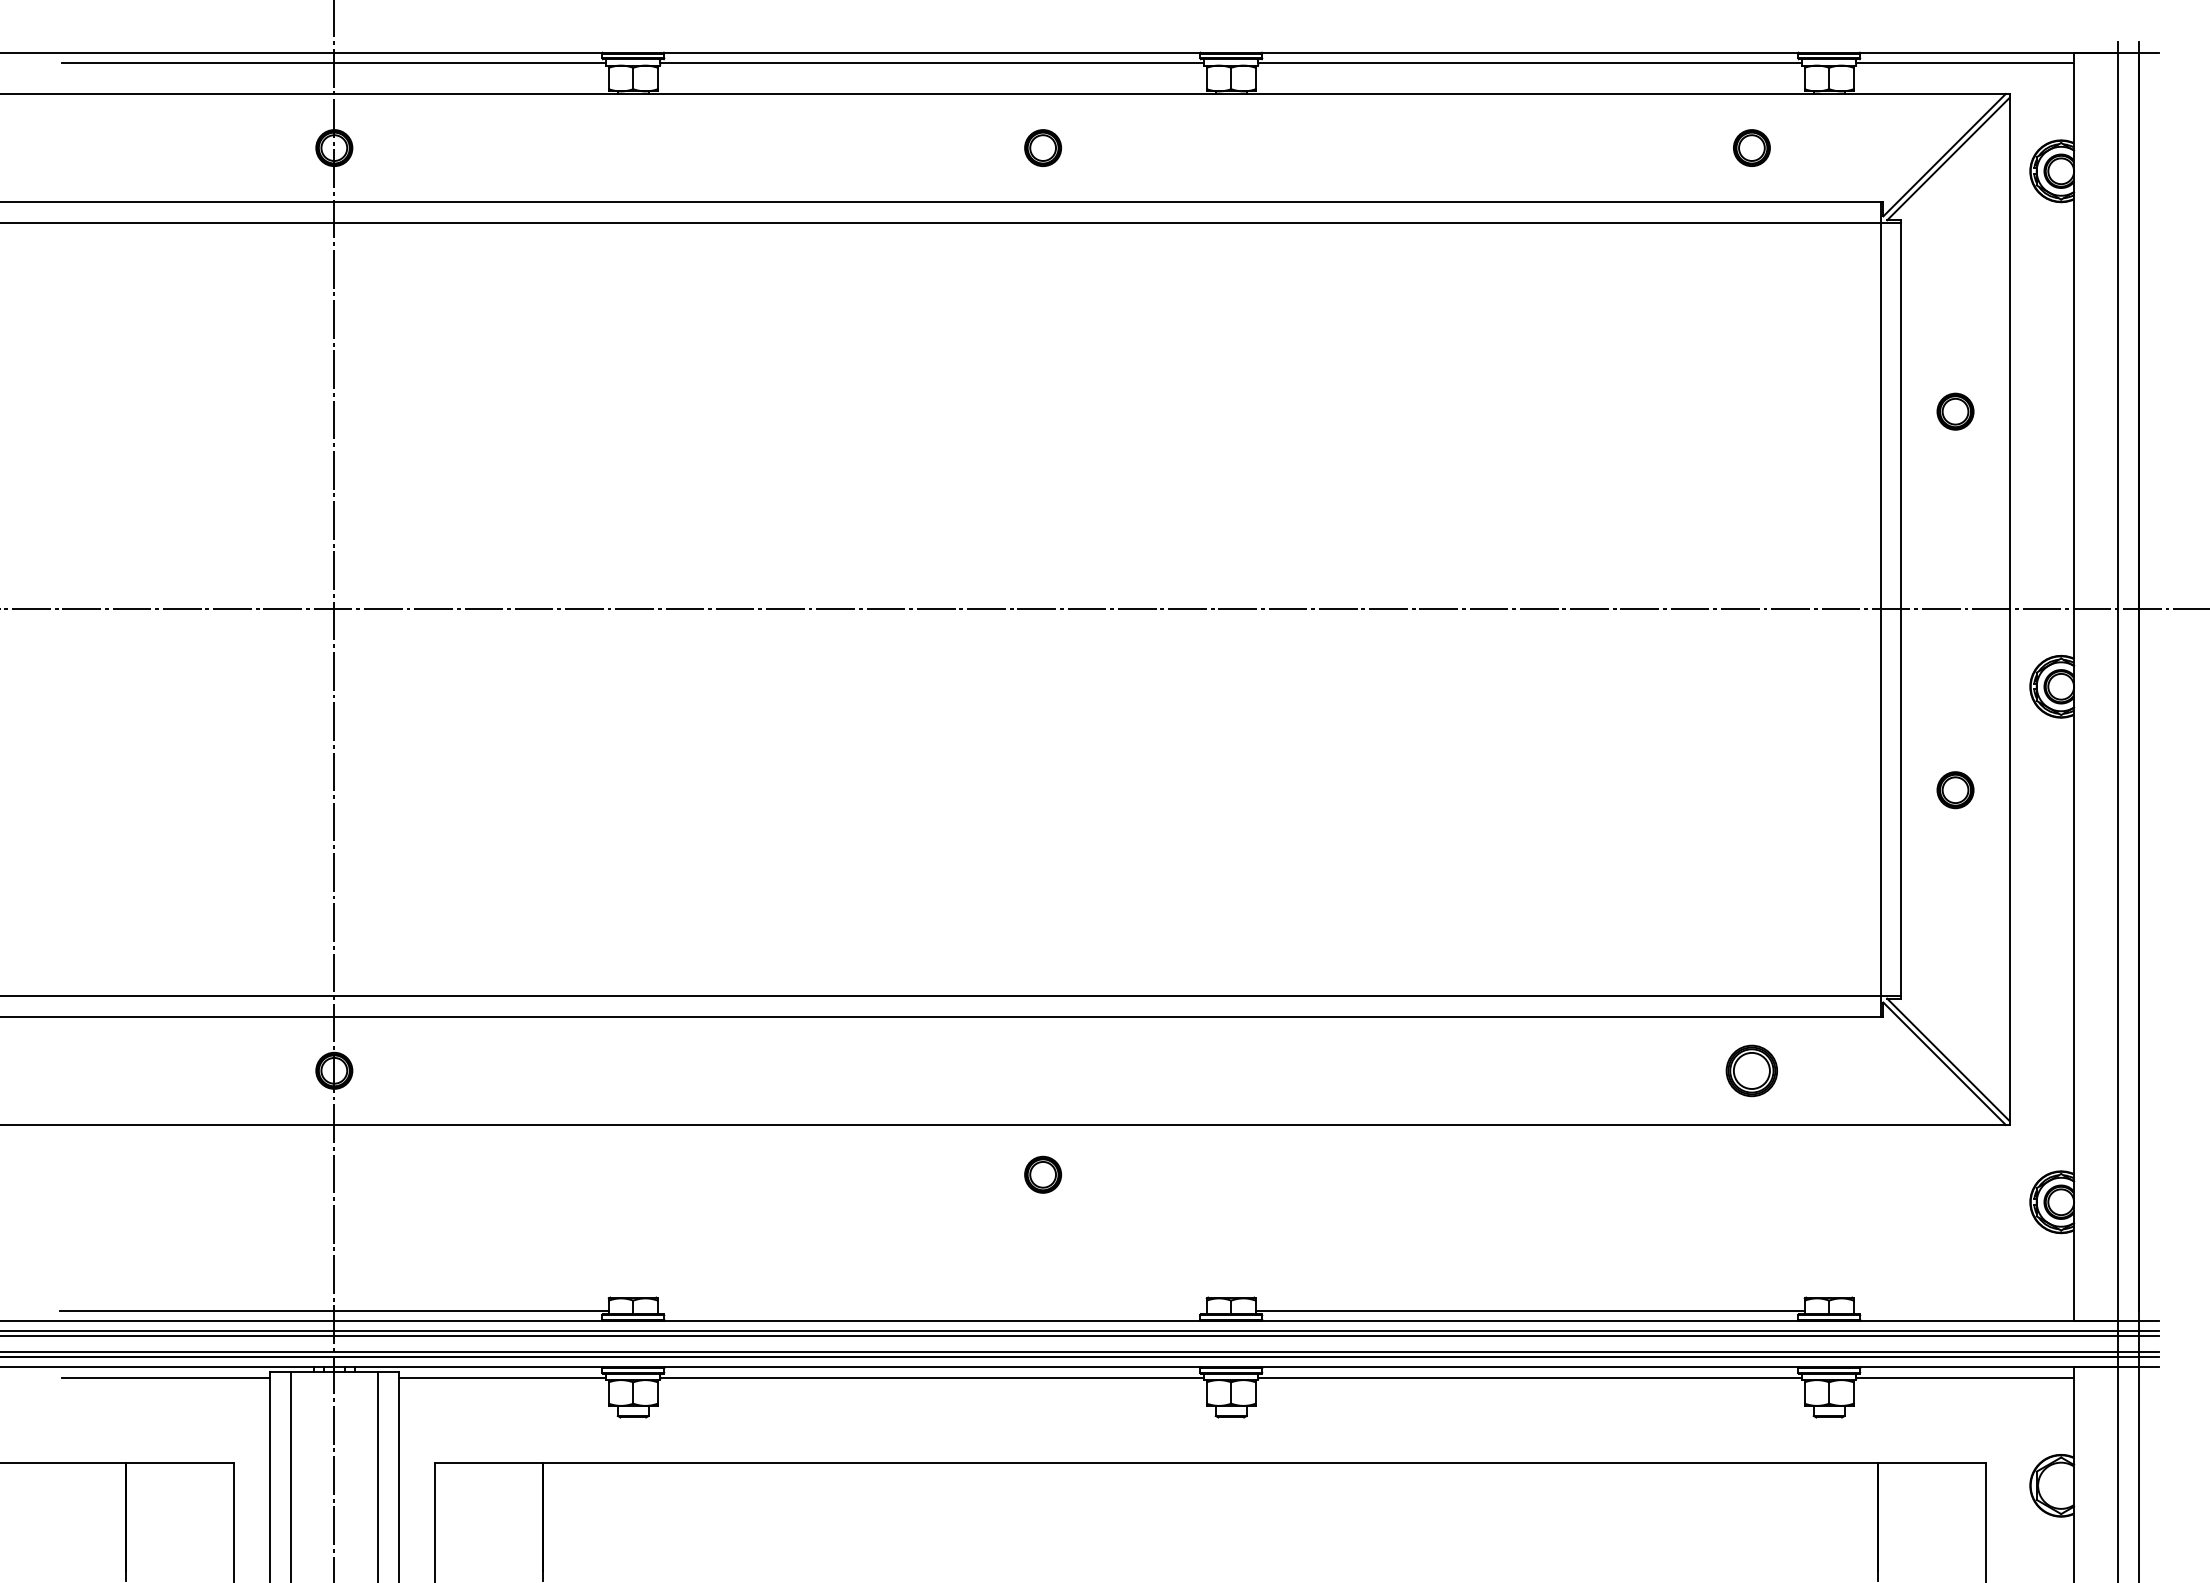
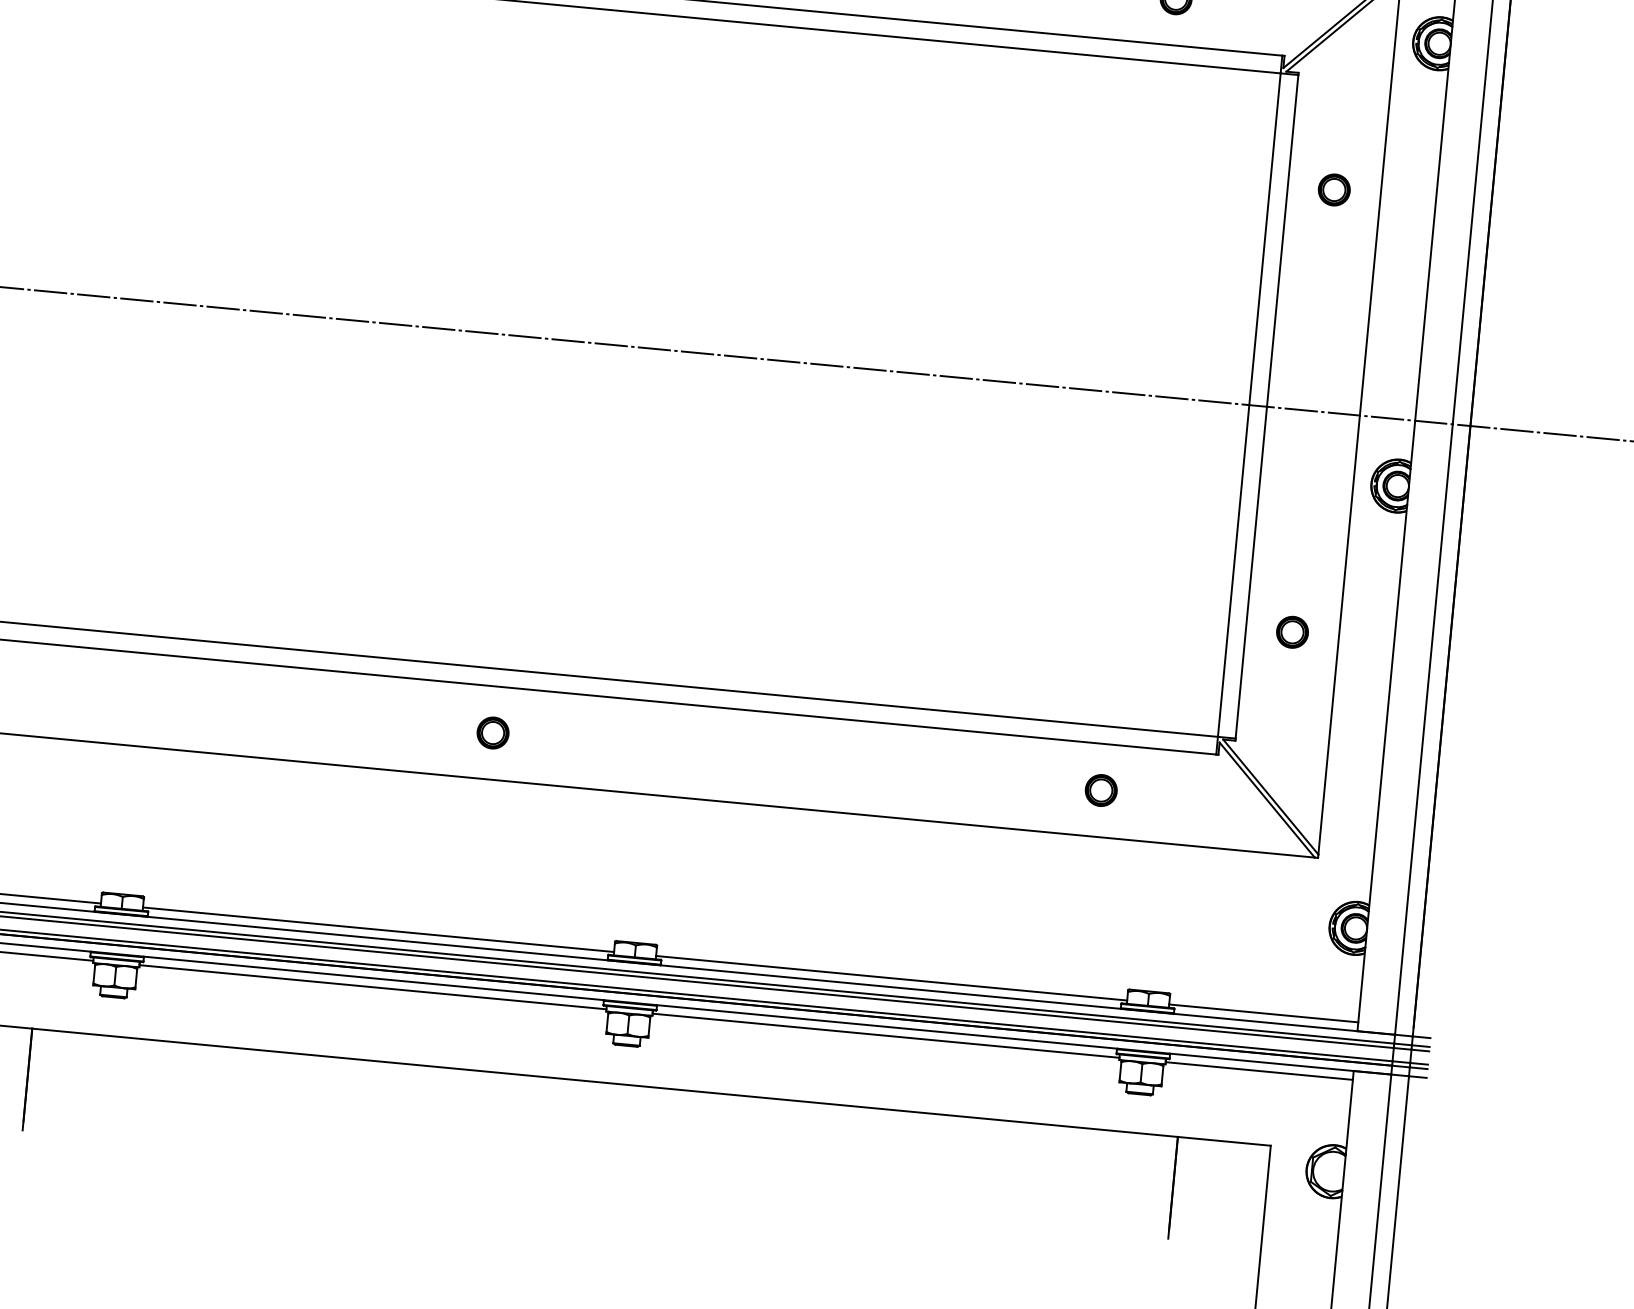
part: (1955, 411) -> (1334, 189), moved
part: (1955, 790) -> (1292, 632), moved
part: (1751, 1070) -> (1100, 790), size x0.71
part: (1043, 1174) -> (493, 732), moved
line: (931, 1310) -> (377, 929), added
line: (1963, 1310) -> (1263, 1013), added

